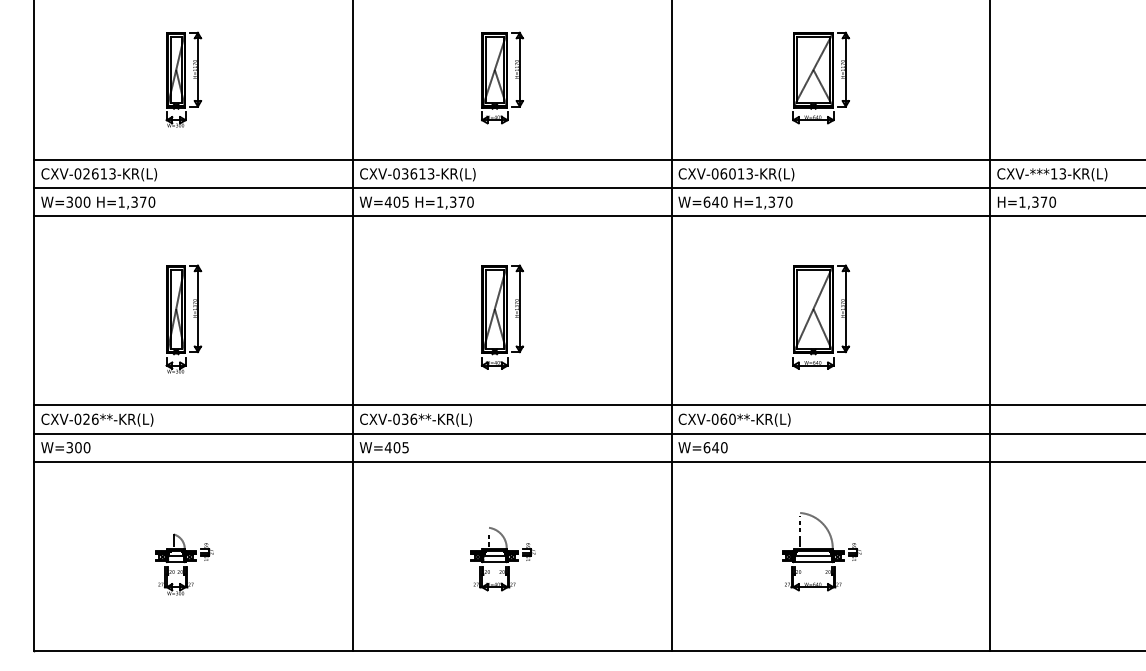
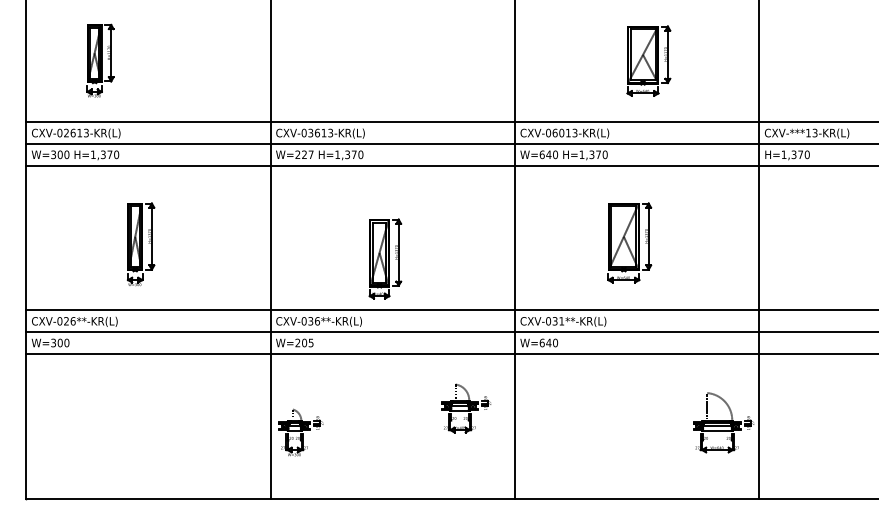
part: (502, 77) -> (385, 59), removed
part: (821, 77) -> (649, 60), moved
part: (183, 79) -> (100, 60), moved
text: (396, 201) -> (304, 154), W=405 -> W=227
part: (502, 316) -> (385, 258), moved
text: (727, 418) -> (557, 320), CXV-060**-KR(L) -> CXV-031**-KR(L)
text: (387, 447) -> (297, 342), W=405 -> W=205
part: (821, 551) -> (723, 422), moved
part: (502, 559) -> (465, 408), moved
part: (184, 564) -> (301, 432), moved

